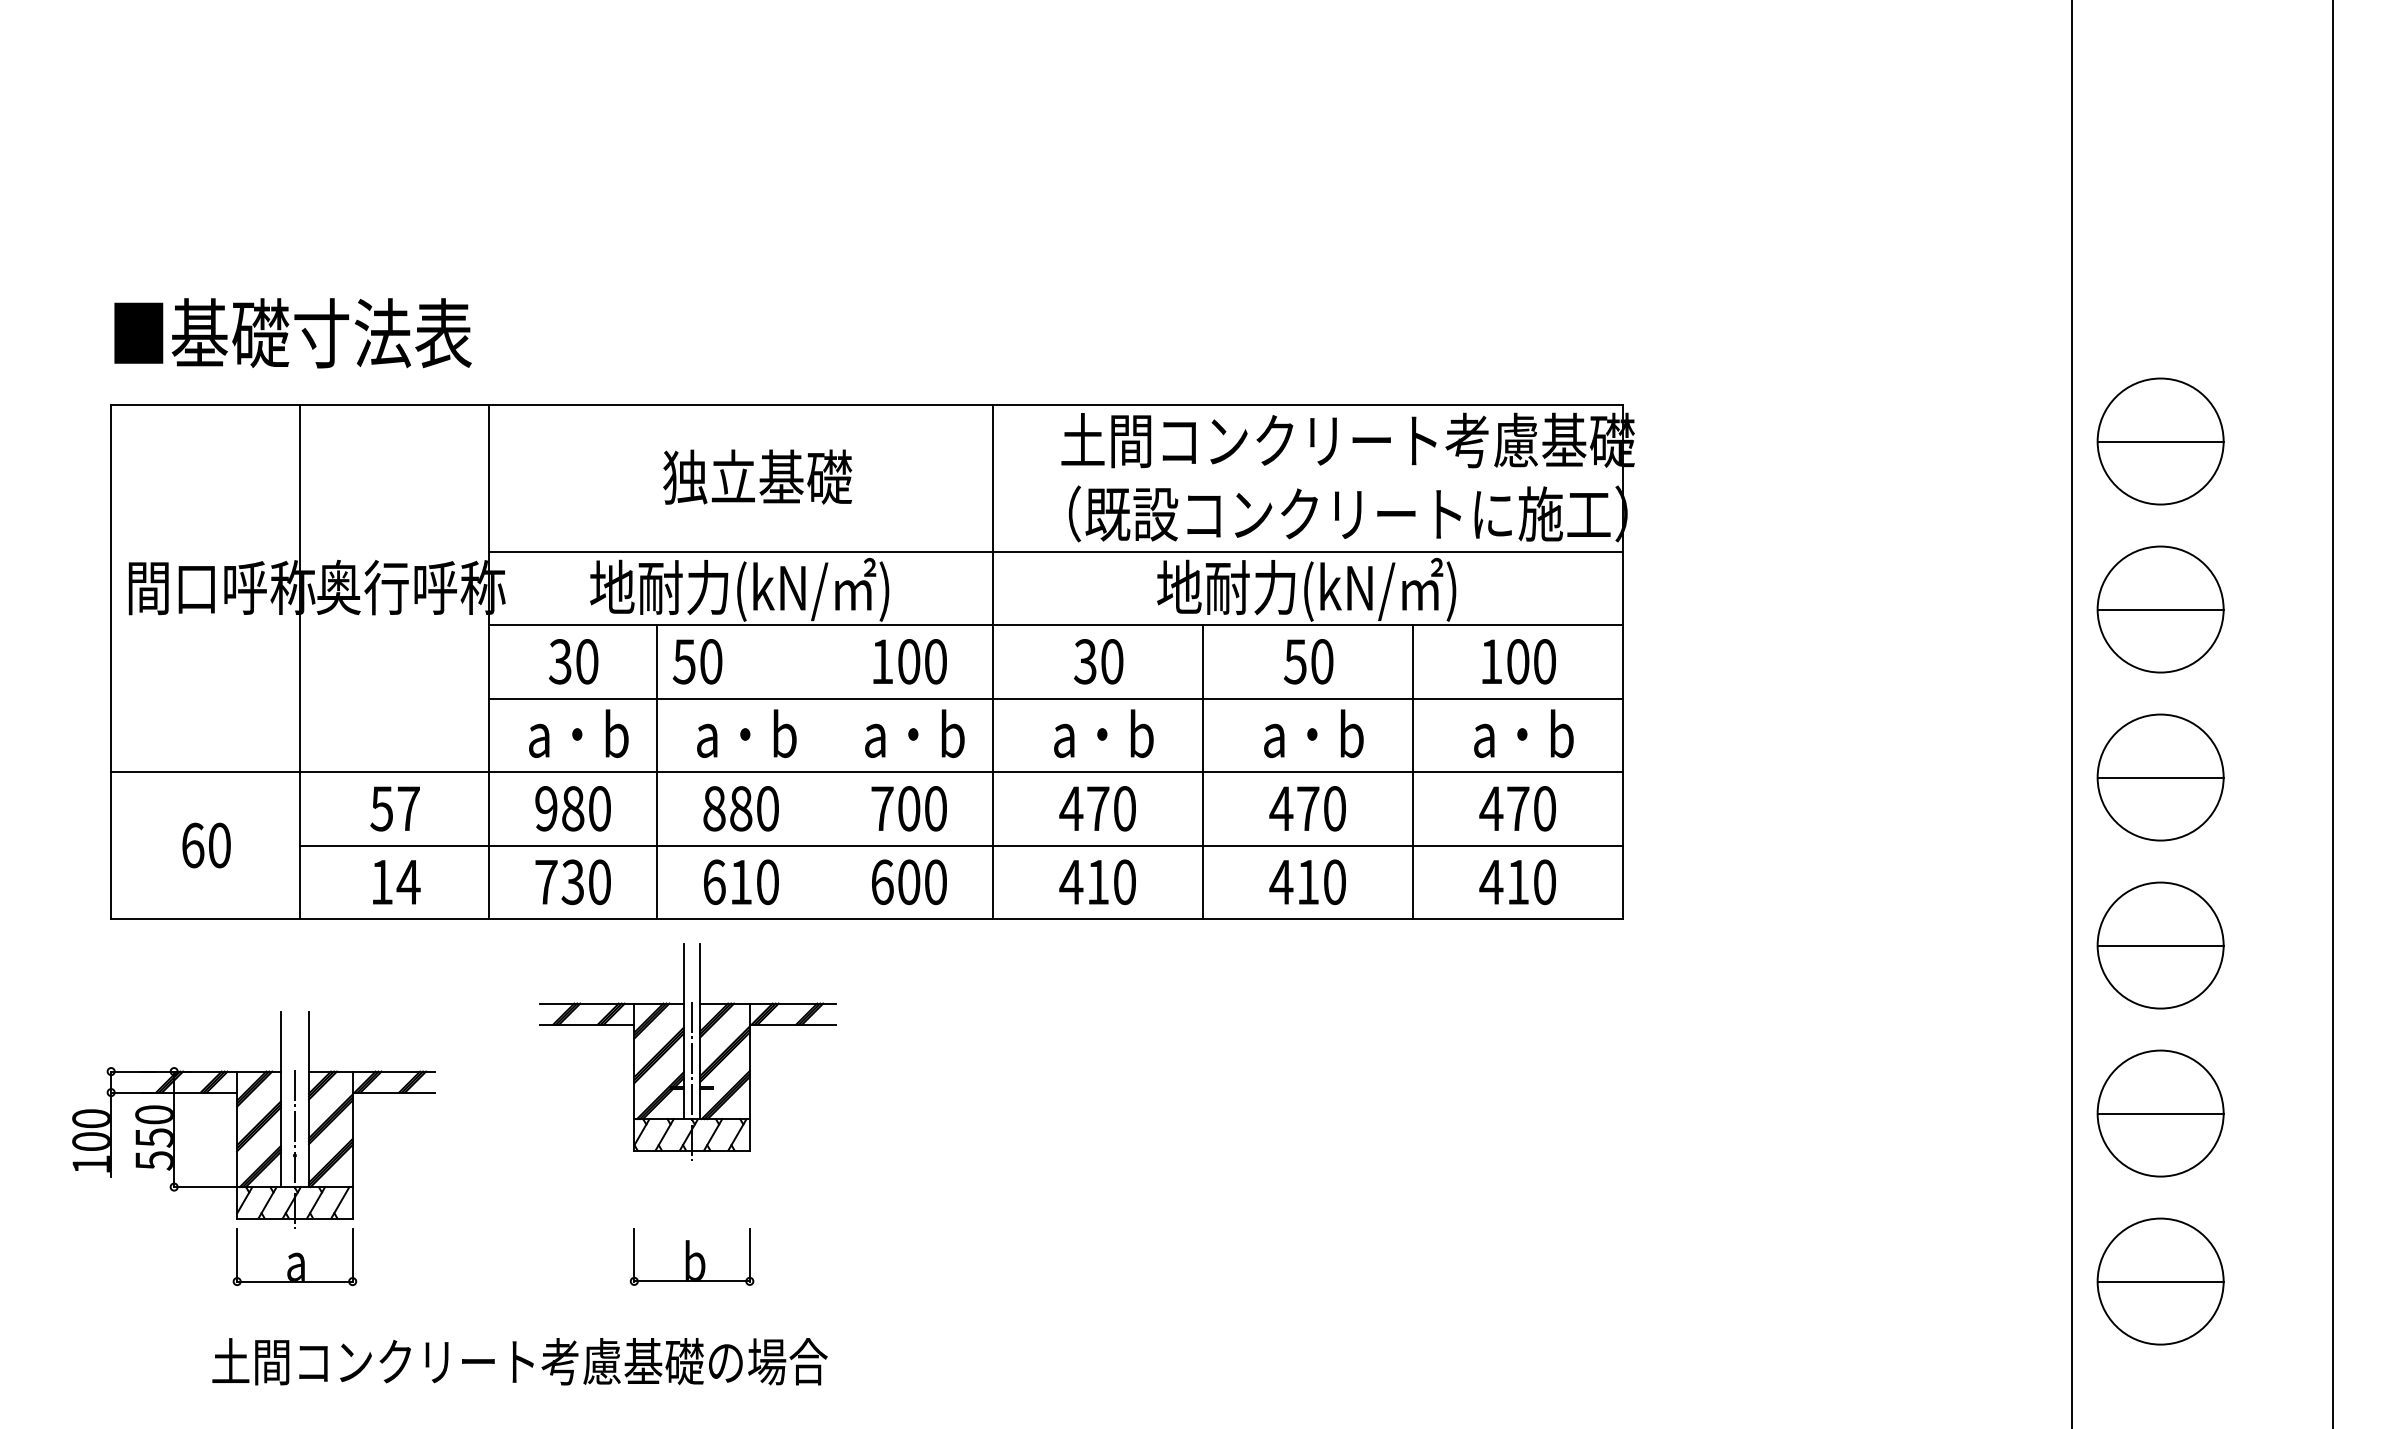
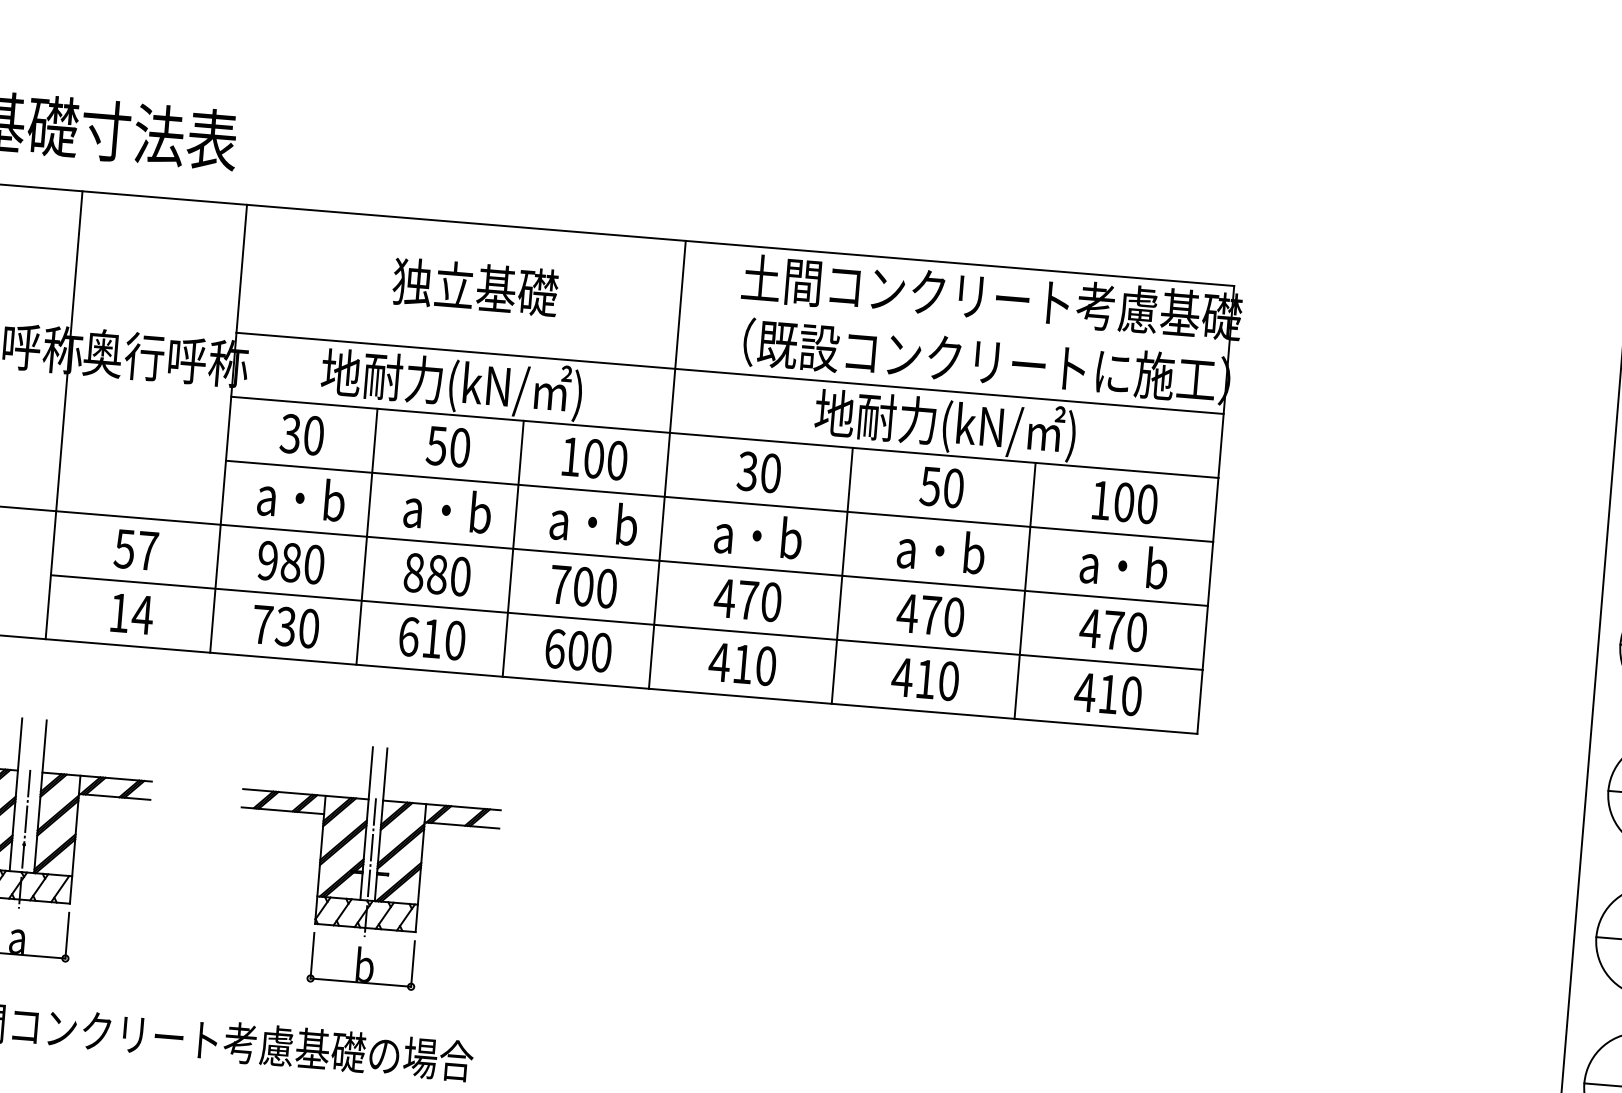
text: (697, 661) -> (448, 446), moved
line: (825, 772) -> (513, 549), added
part: (687, 1051) -> (368, 841), moved

